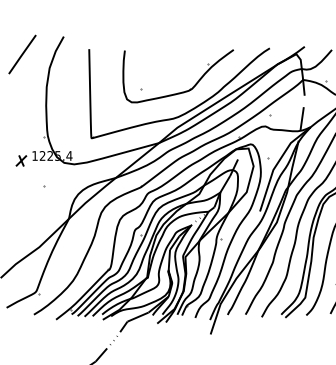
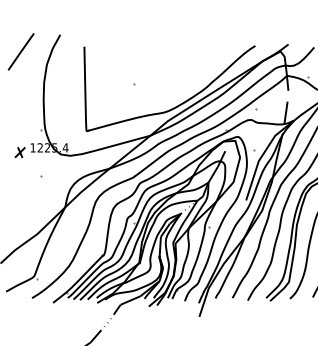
part: (182, 91) -> (172, 86), removed

